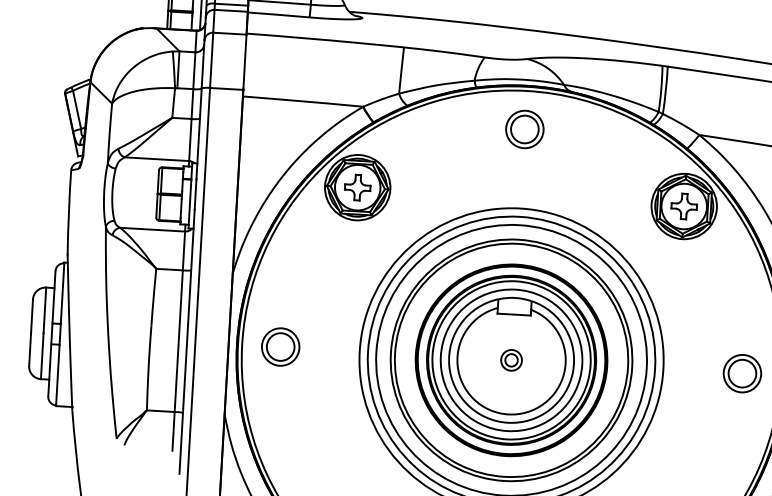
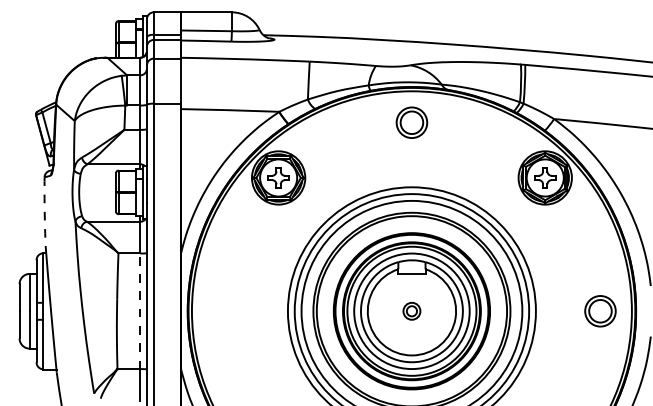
arc: (68, 212) -> (44, 211), solid -> dashed
line: (179, 341) -> (140, 311), solid -> dashed
part: (280, 347) -> (223, 311), removed

